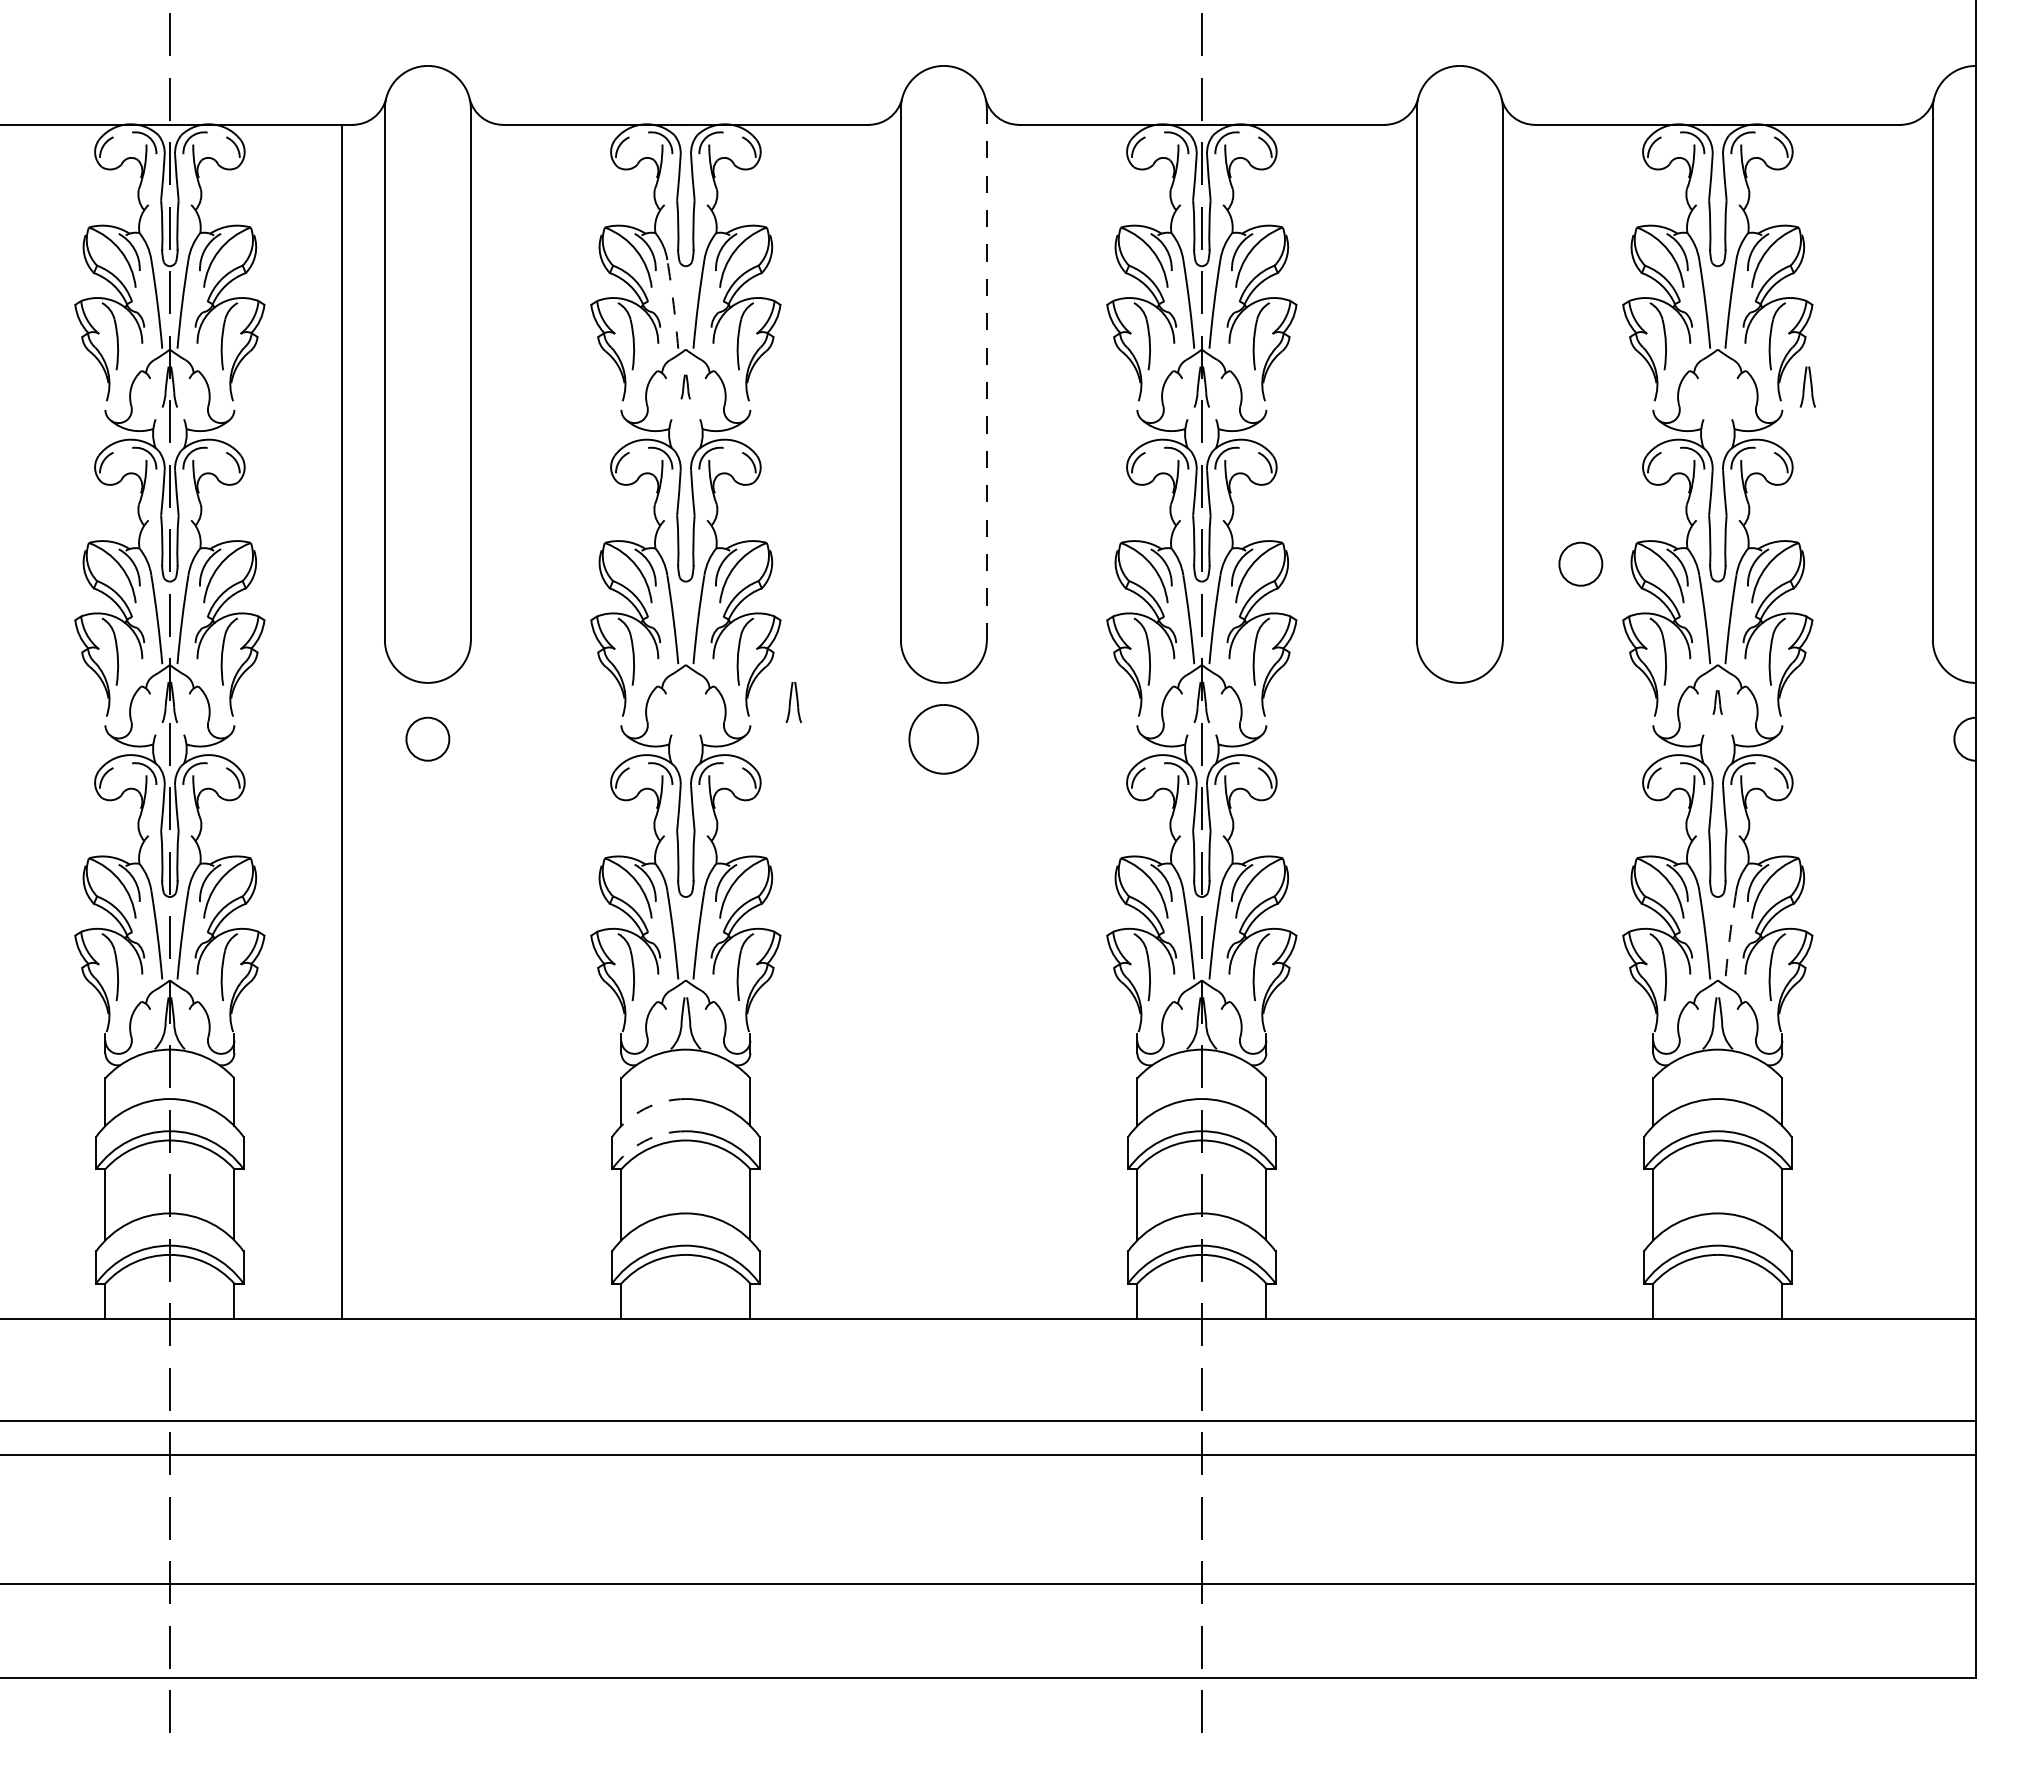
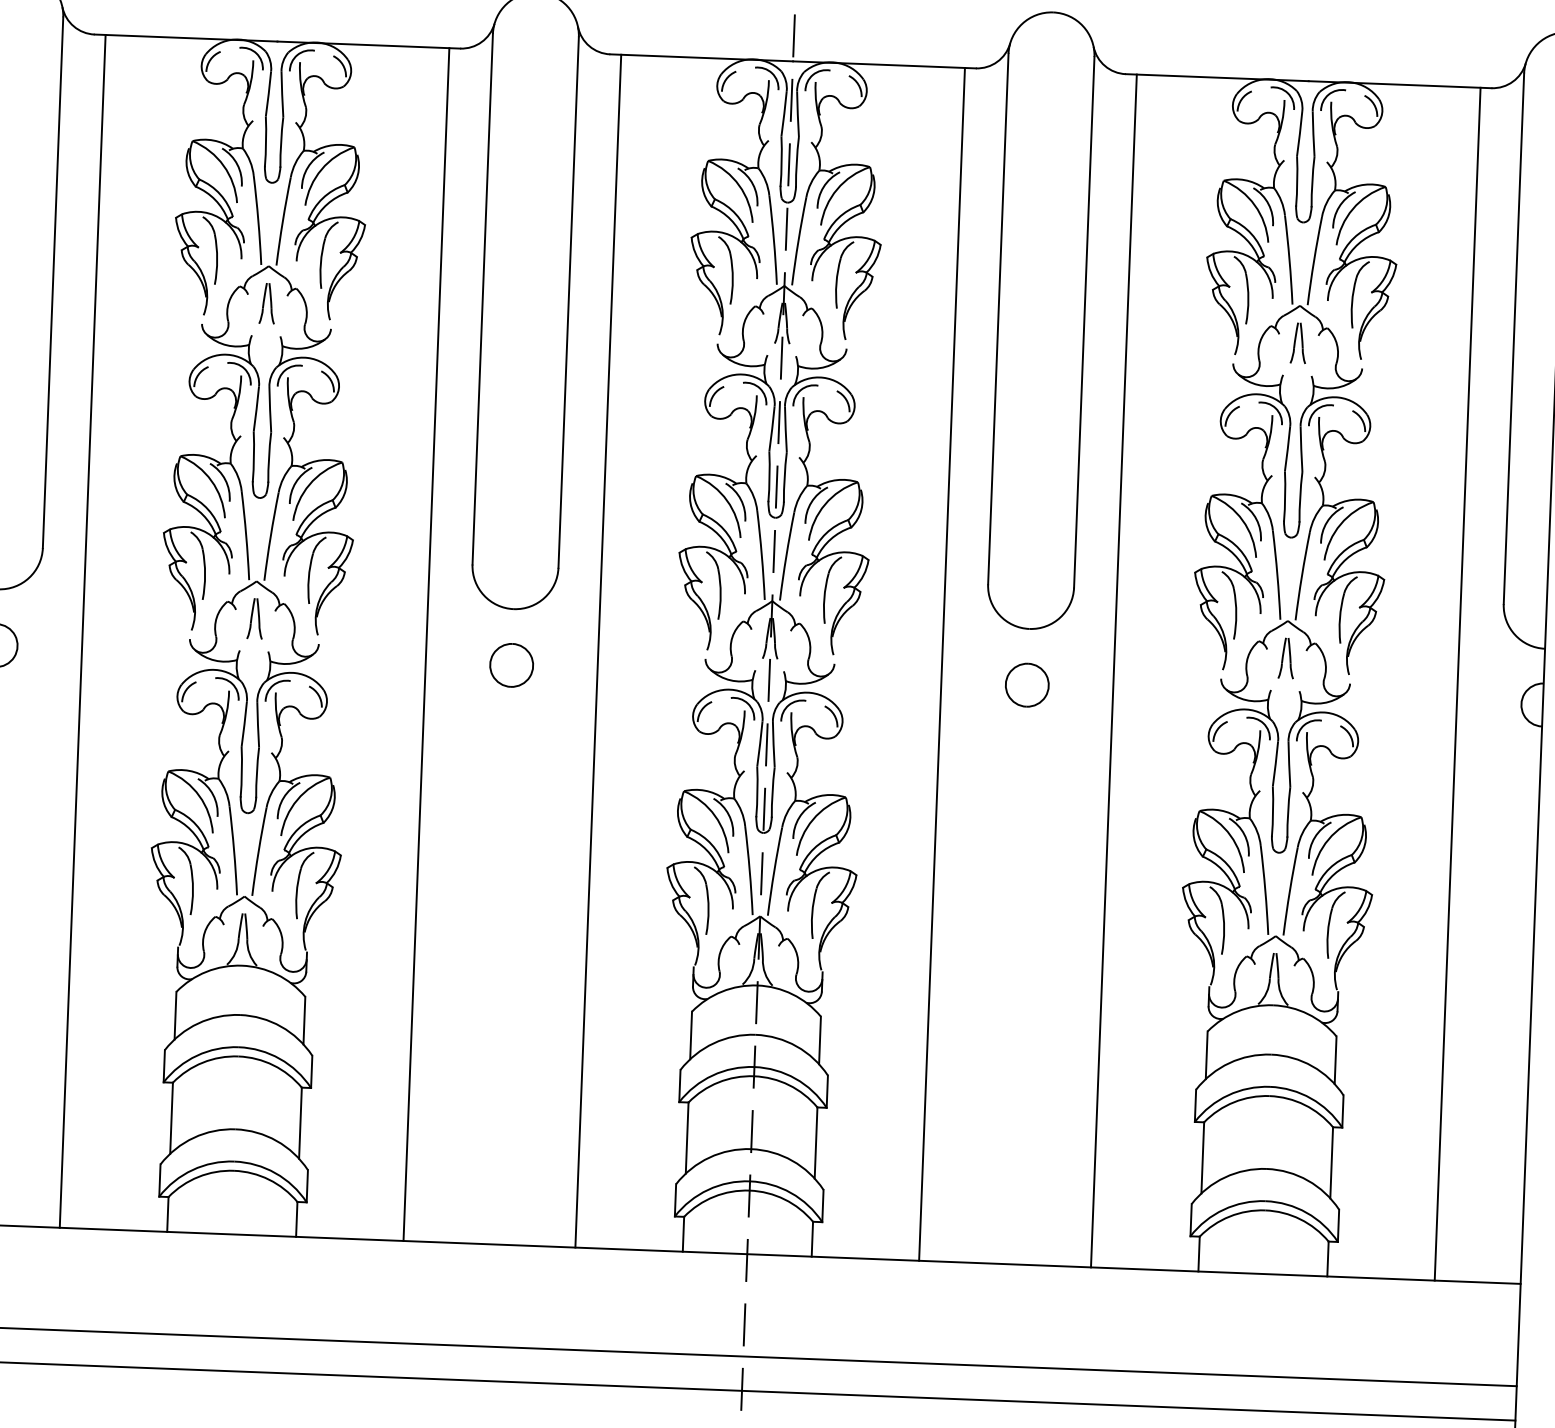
arc: (673, 304) -> (258, 220), dashed -> solid
line: (986, 373) -> (568, 301), dashed -> solid
part: (685, 386) -> (267, 303), size x1.67
part: (1807, 386) -> (1298, 342), moved
part: (1580, 563) -> (1026, 684), moved
part: (793, 702) -> (254, 618), moved
part: (1717, 702) -> (1286, 658), size x1.67
line: (513, 721) -> (82, 631), added
line: (857, 721) -> (426, 644), added
line: (1029, 721) -> (597, 650), added
line: (1373, 721) -> (941, 664), added
line: (1545, 721) -> (1113, 670), added
line: (1889, 721) -> (1457, 683), added
part: (943, 738) -> (511, 664), size x0.62
arc: (1730, 935) -> (1290, 891), dashed -> solid
arc: (644, 1109) -> (198, 1023), dashed -> solid
arc: (644, 1141) -> (197, 1055), dashed -> solid

